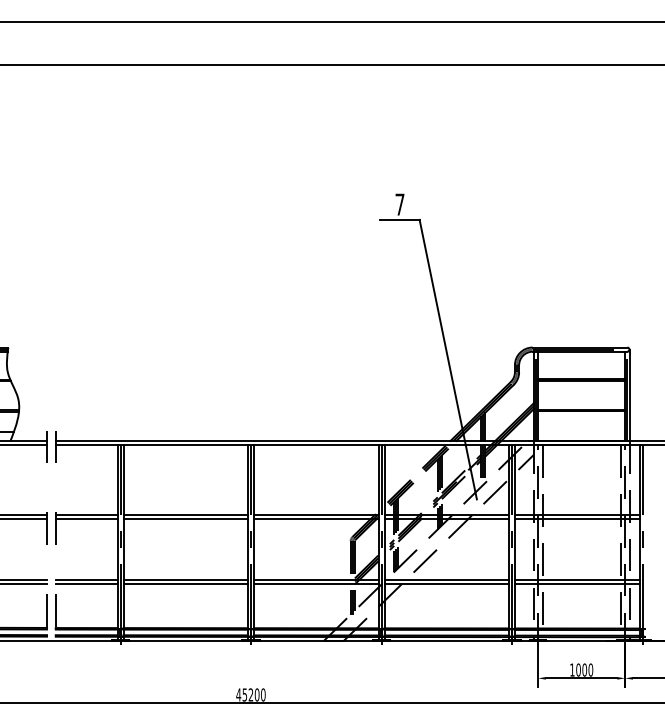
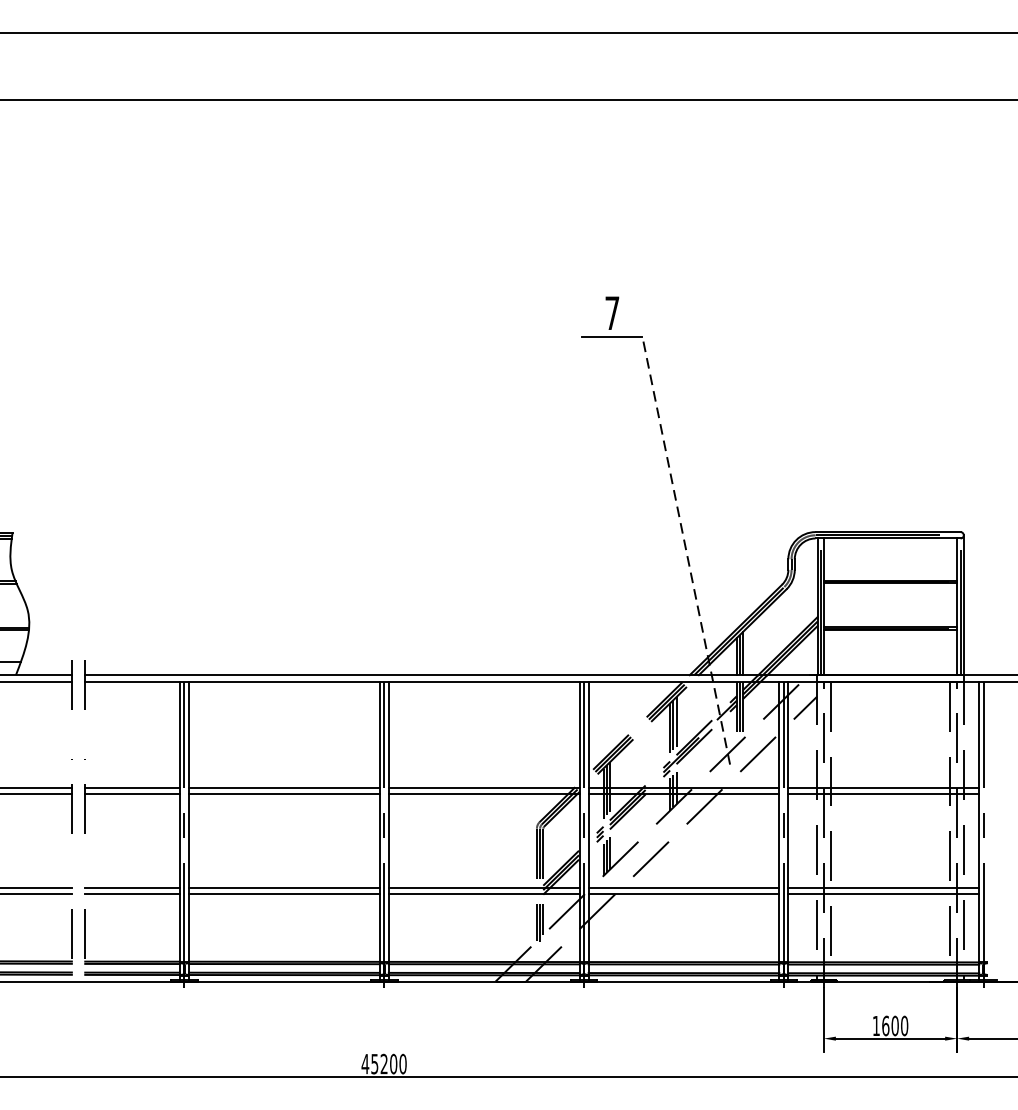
line: (448, 359) -> (686, 550), solid -> dashed
text: (578, 669) -> (885, 1025), 1000 -> 1600

